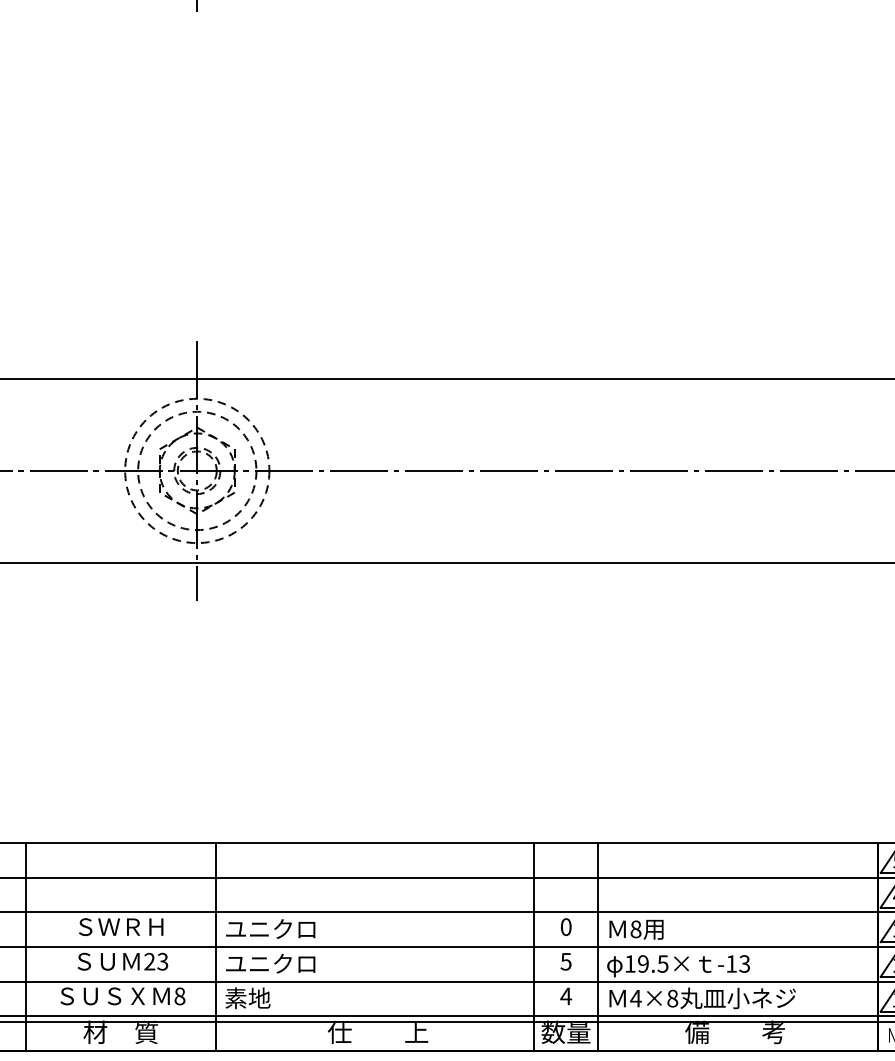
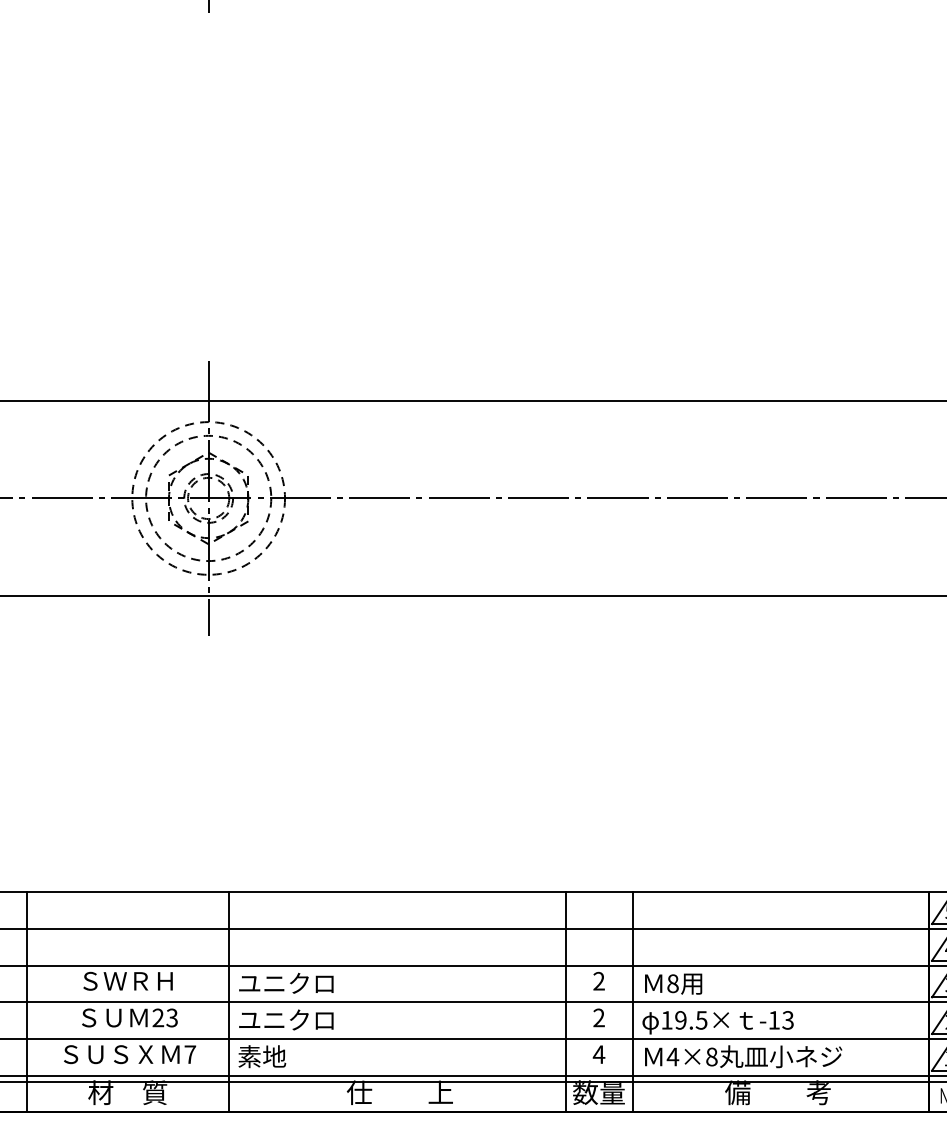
text: (565, 926) -> (598, 980), 0 -> 2
text: (565, 961) -> (598, 1017), 5 -> 2
text: (179, 996) -> (189, 1054), 8 -> 7

